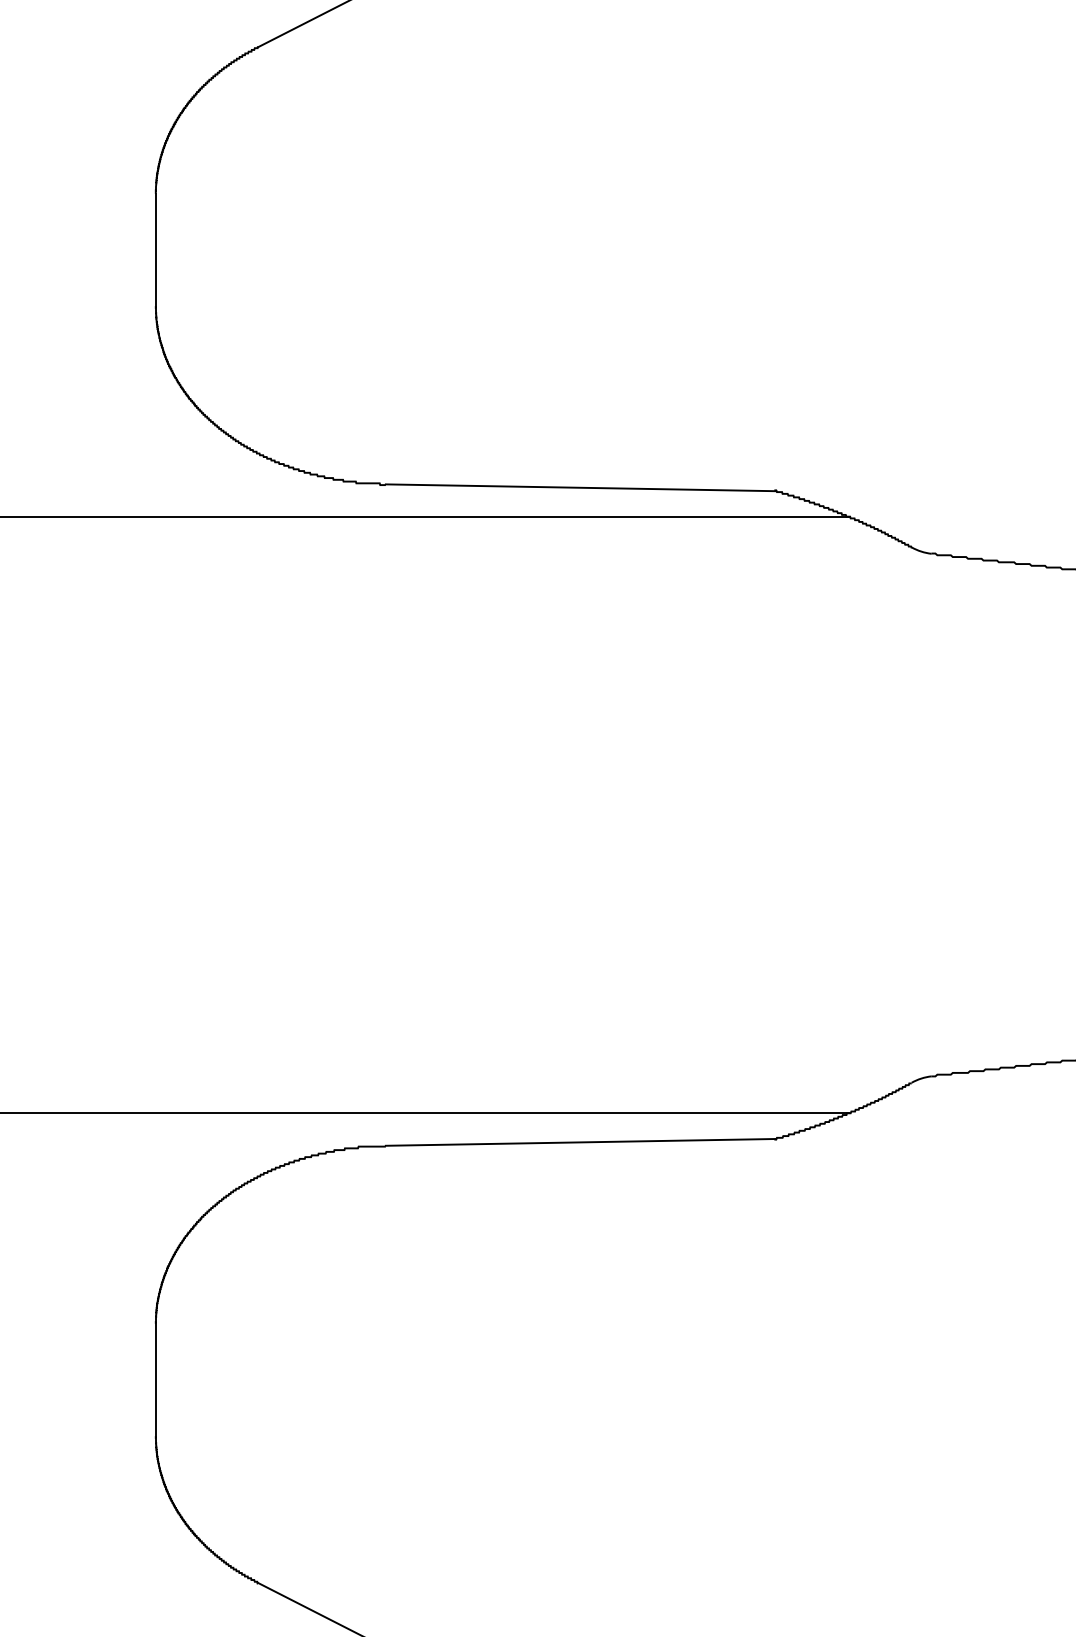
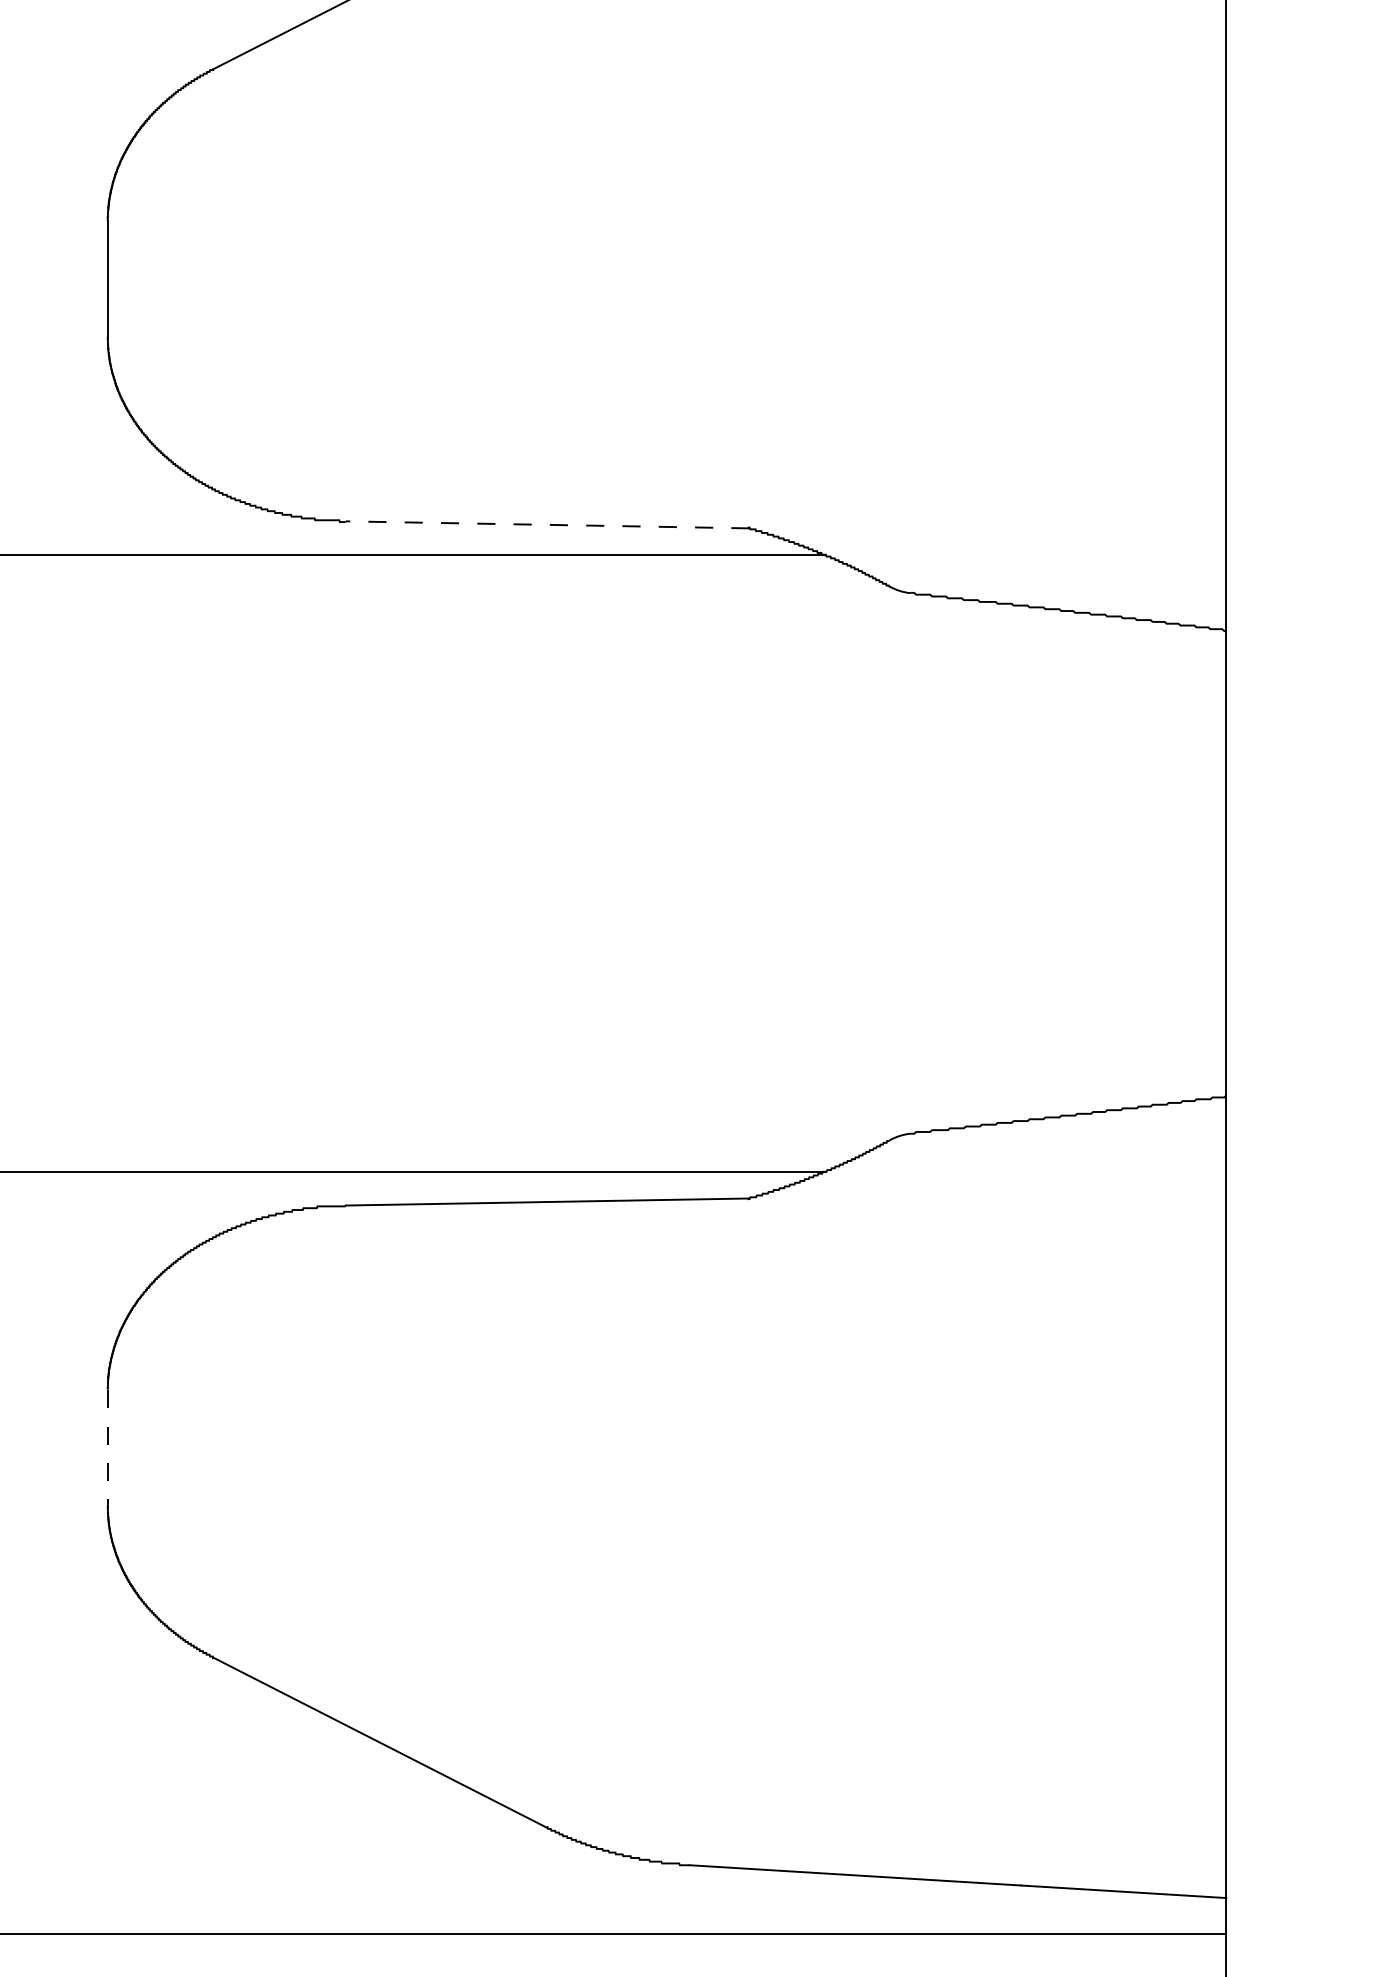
line: (580, 487) -> (547, 524), solid -> dashed
line: (155, 1380) -> (107, 1448), solid -> dashed

